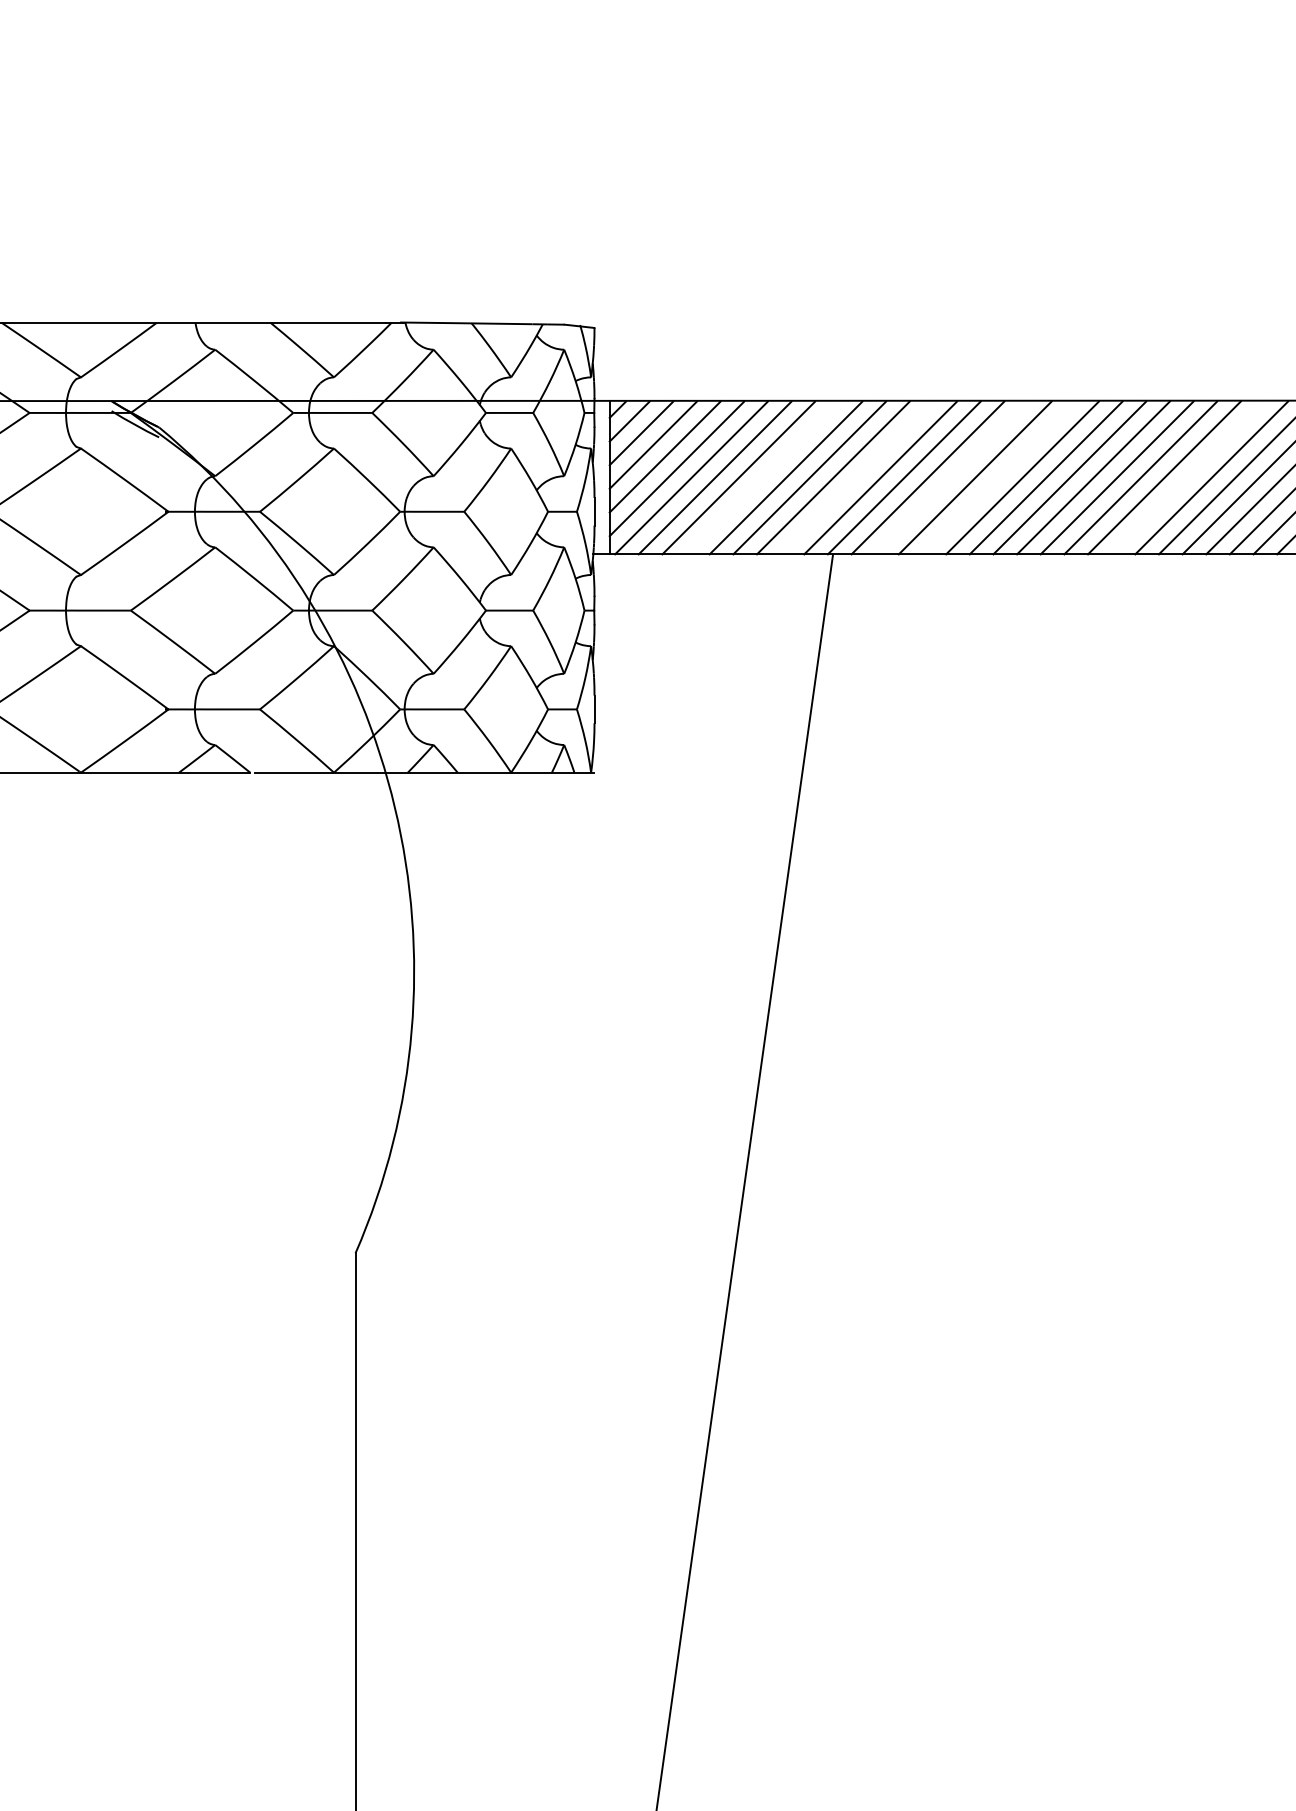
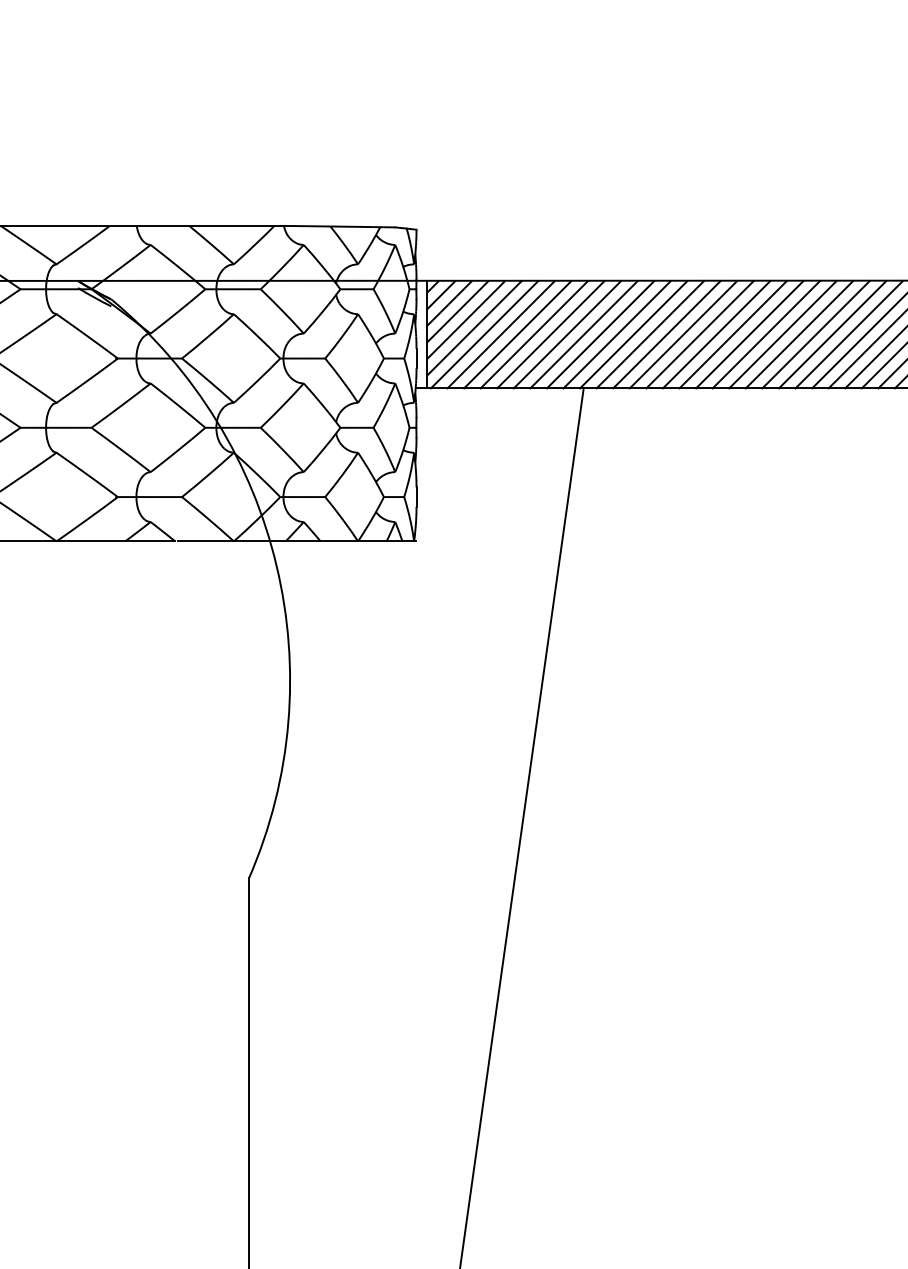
line: (762, 477) -> (534, 334), added
line: (856, 477) -> (600, 334), added
line: (951, 477) -> (666, 334), added
line: (998, 477) -> (699, 334), added
line: (1187, 477) -> (832, 334), added

